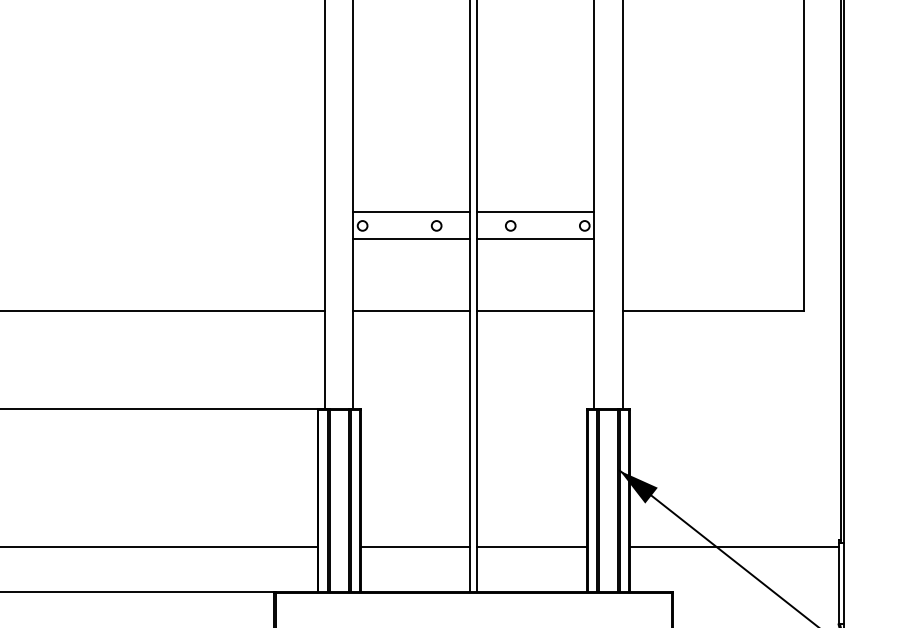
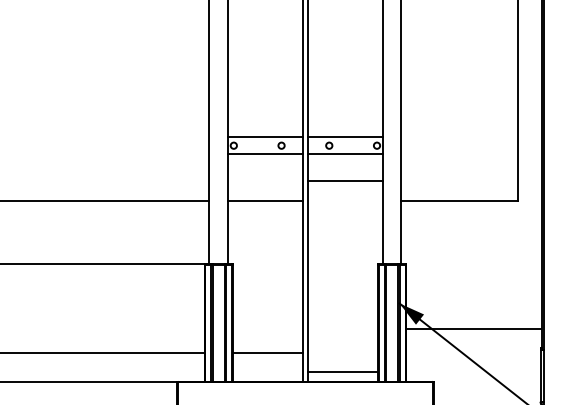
line: (535, 310) -> (345, 180), moved
line: (531, 546) -> (342, 371), moved
line: (734, 546) -> (473, 328), moved

